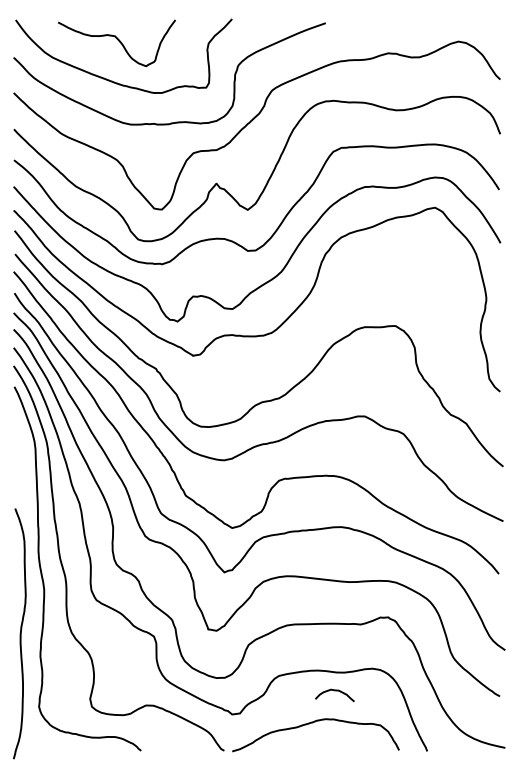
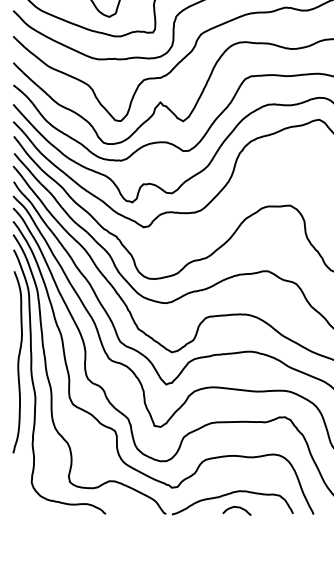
curve: (19, 633) -> (17, 362), moved
curve: (334, 691) -> (236, 508), moved

